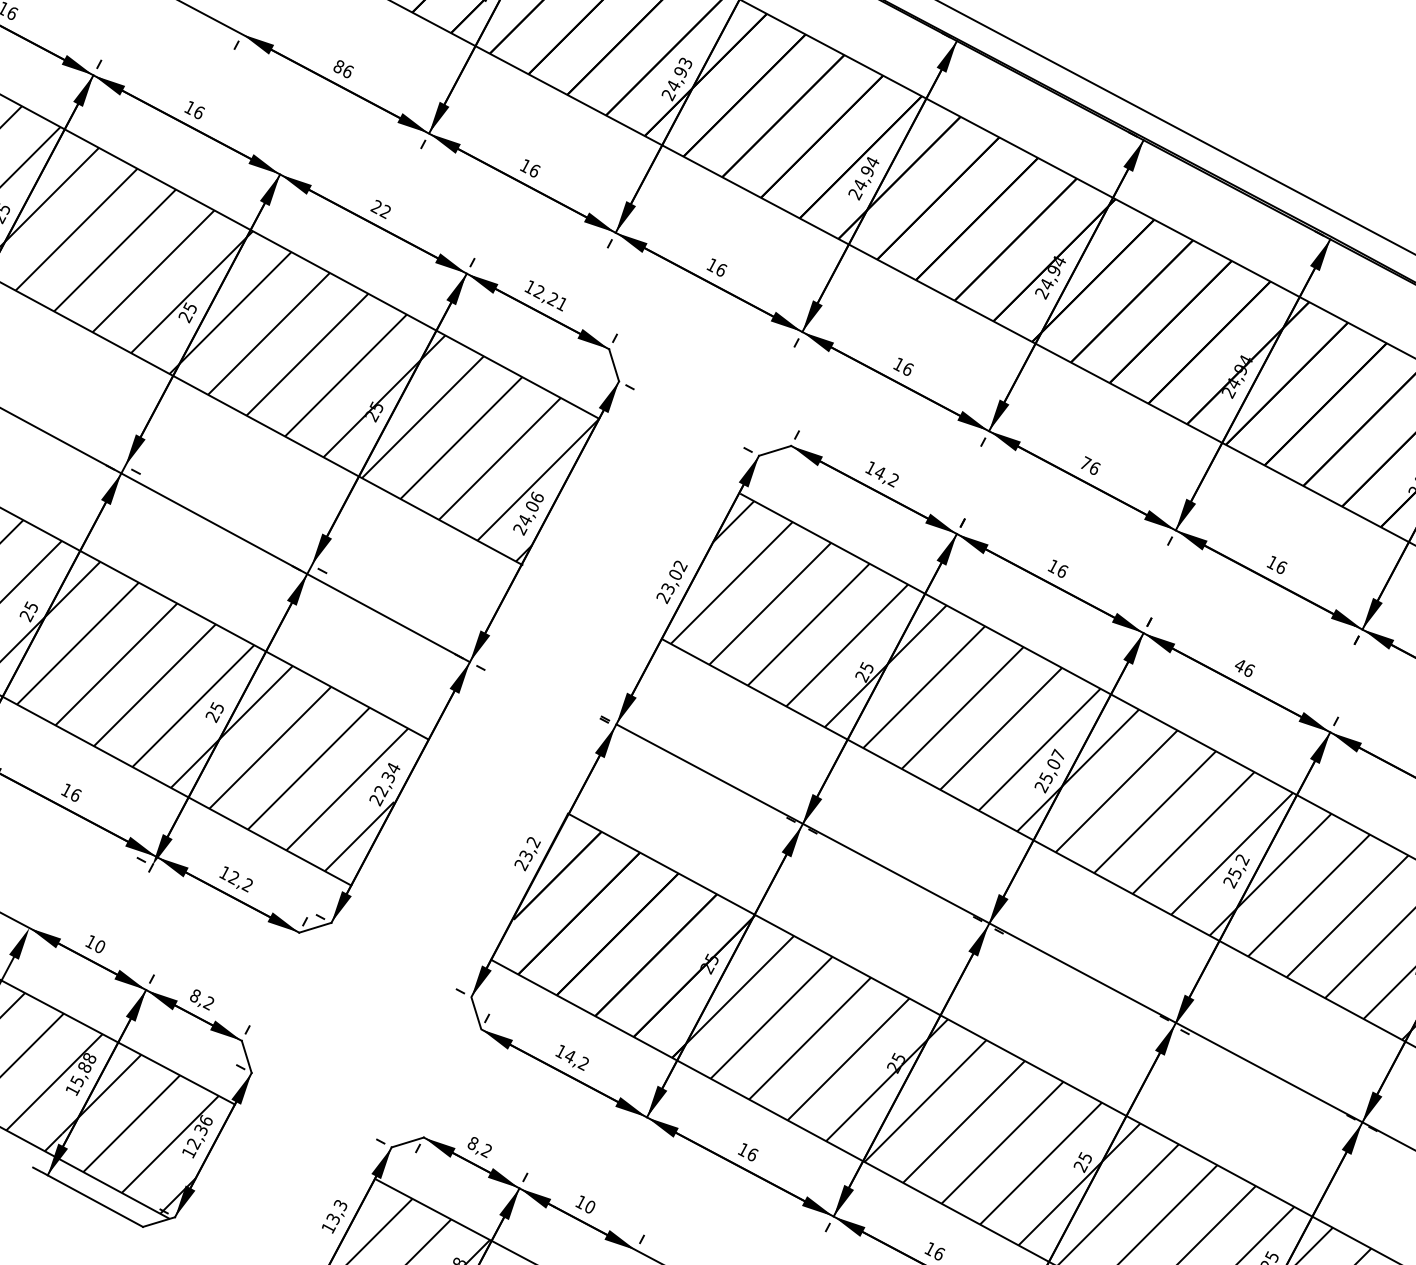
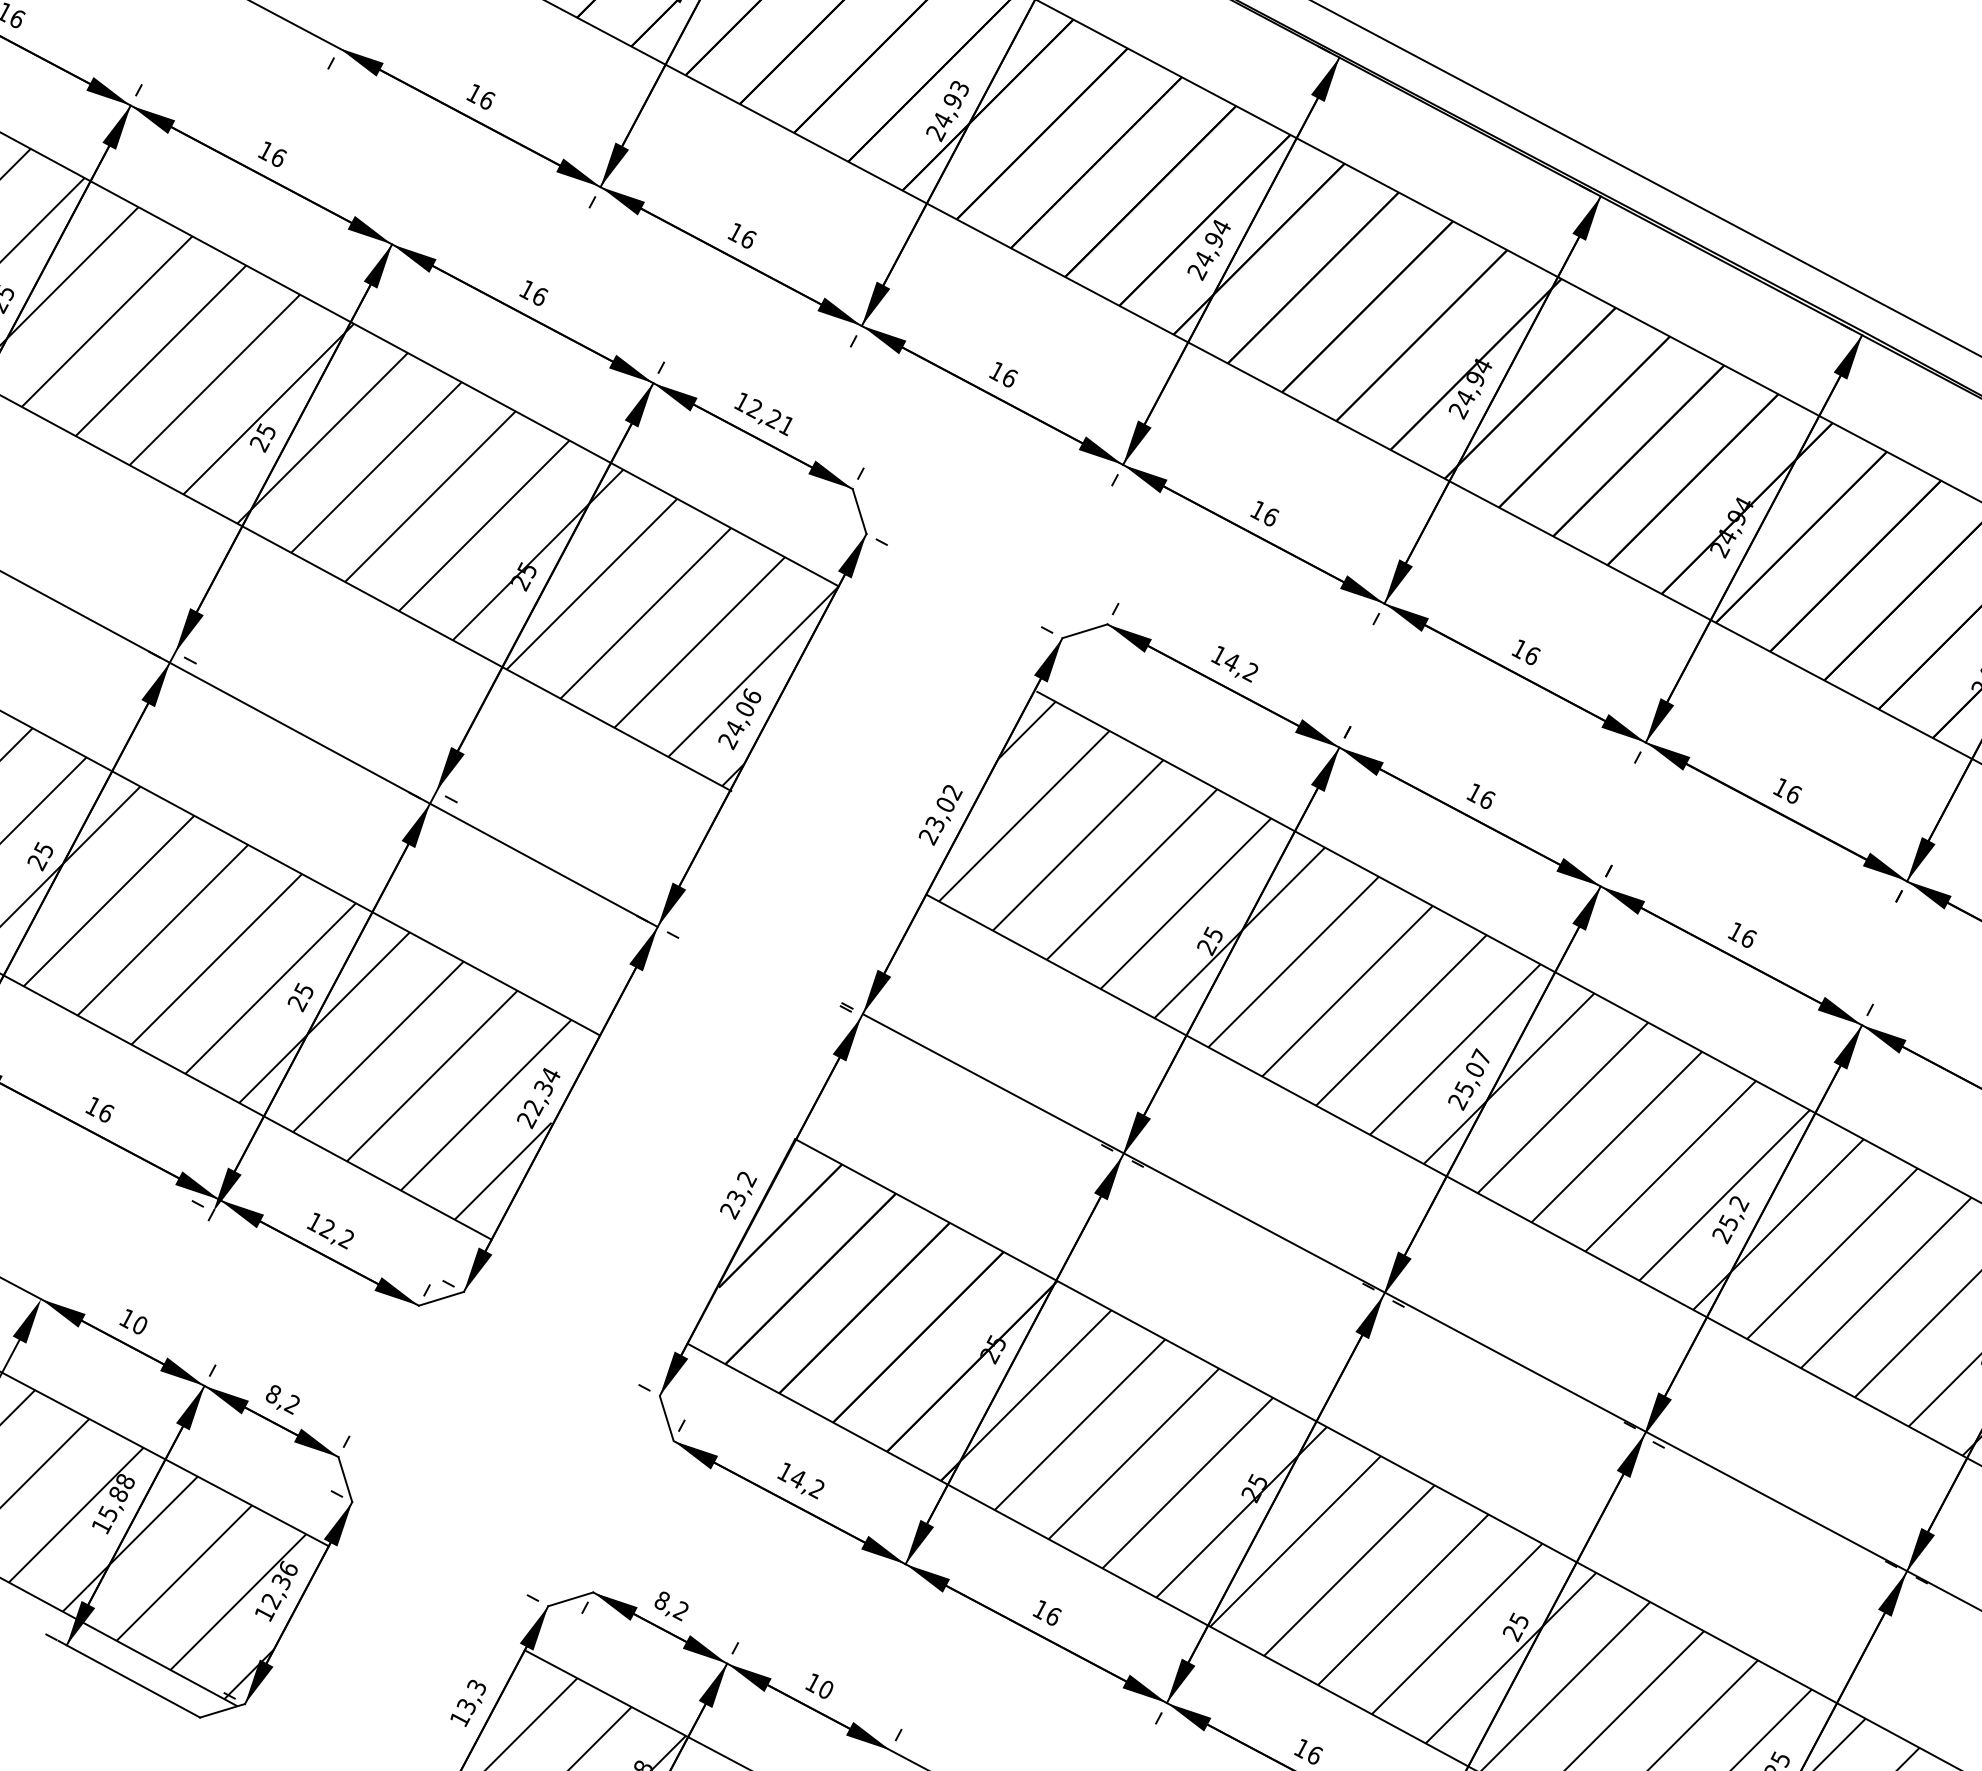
text: (338, 66) -> (473, 93), 86 -> 16
text: (381, 209) -> (533, 293), 22 -> 16
text: (1085, 463) -> (1519, 648), 76 -> 16
text: (1239, 666) -> (1735, 932), 46 -> 16

